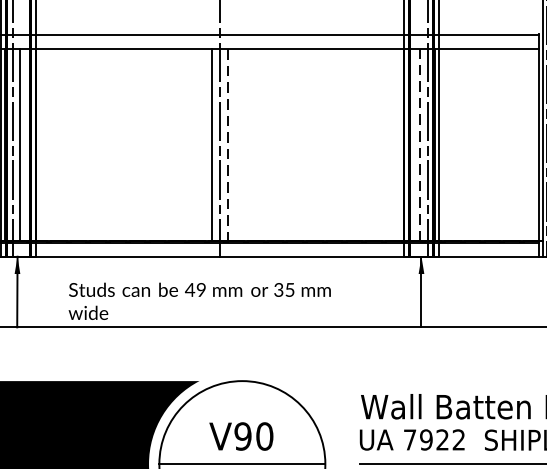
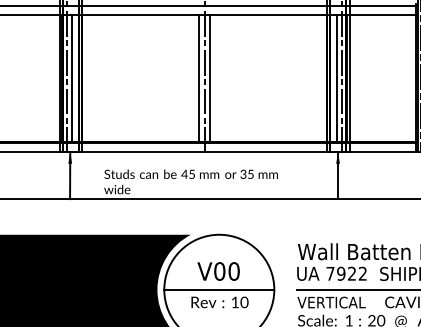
line: (227, 145) -> (209, 78), dashed -> solid
line: (419, 145) -> (336, 78), dashed -> solid
text: (200, 288) -> (191, 173), 49 -> 45
text: (242, 436) -> (219, 271), V90 -> V00

